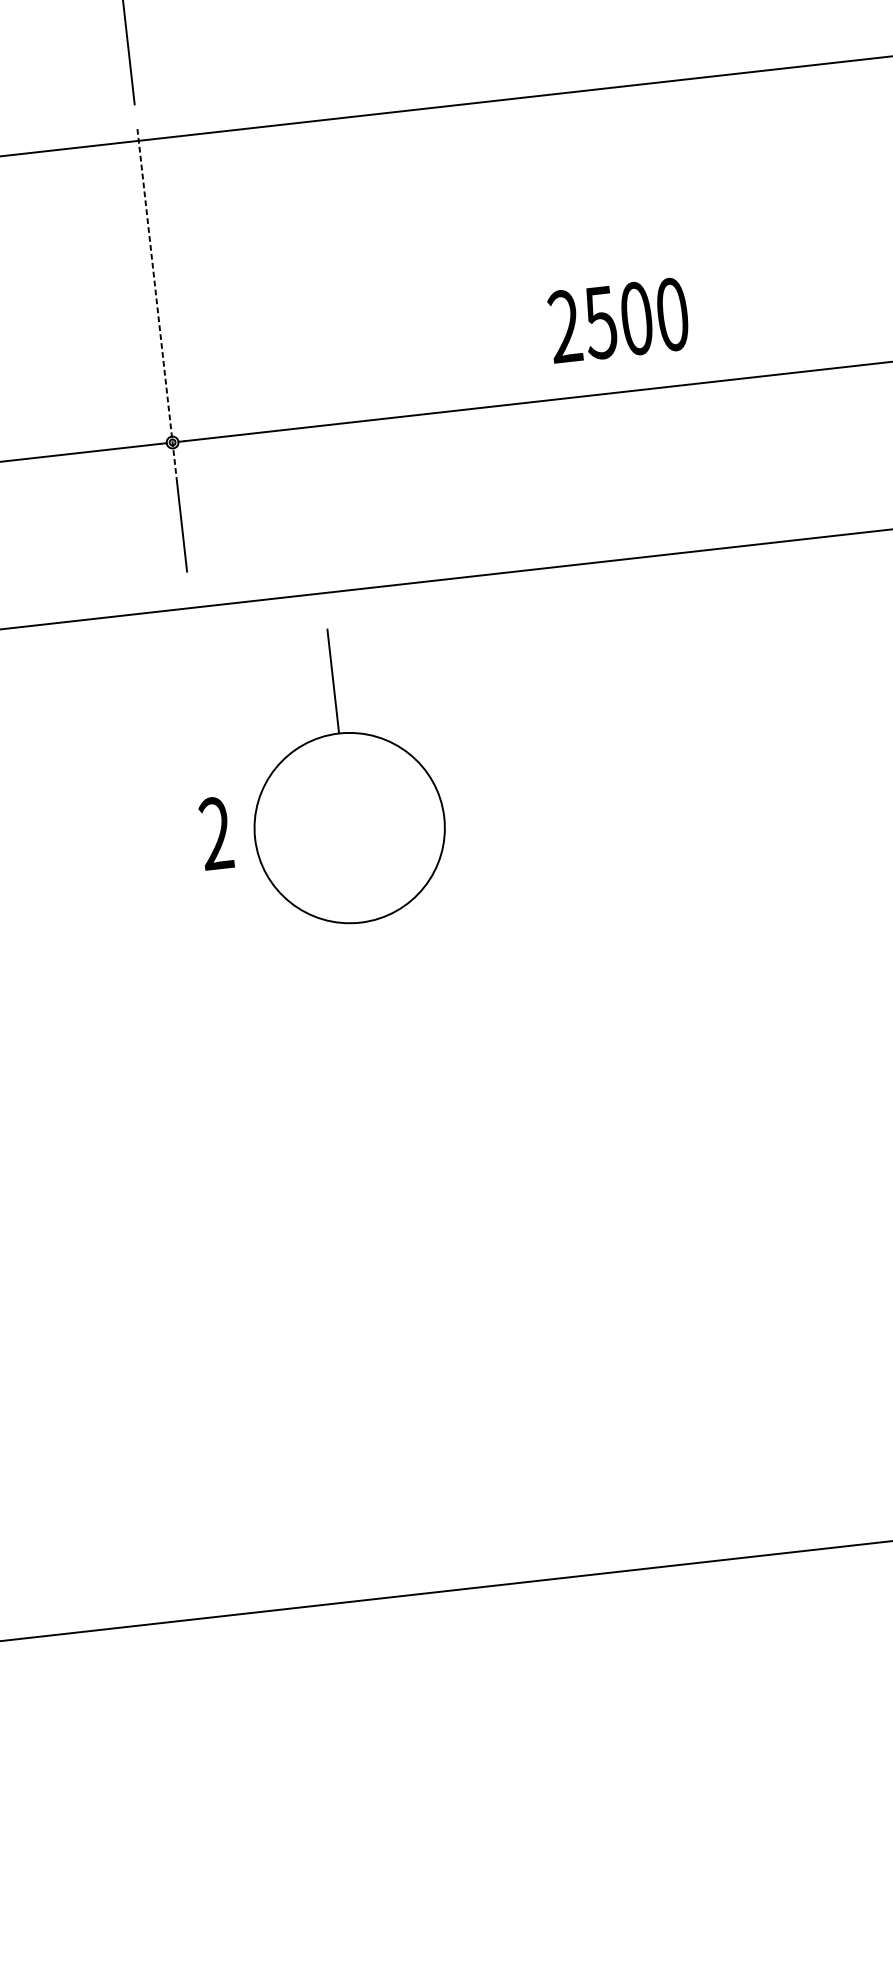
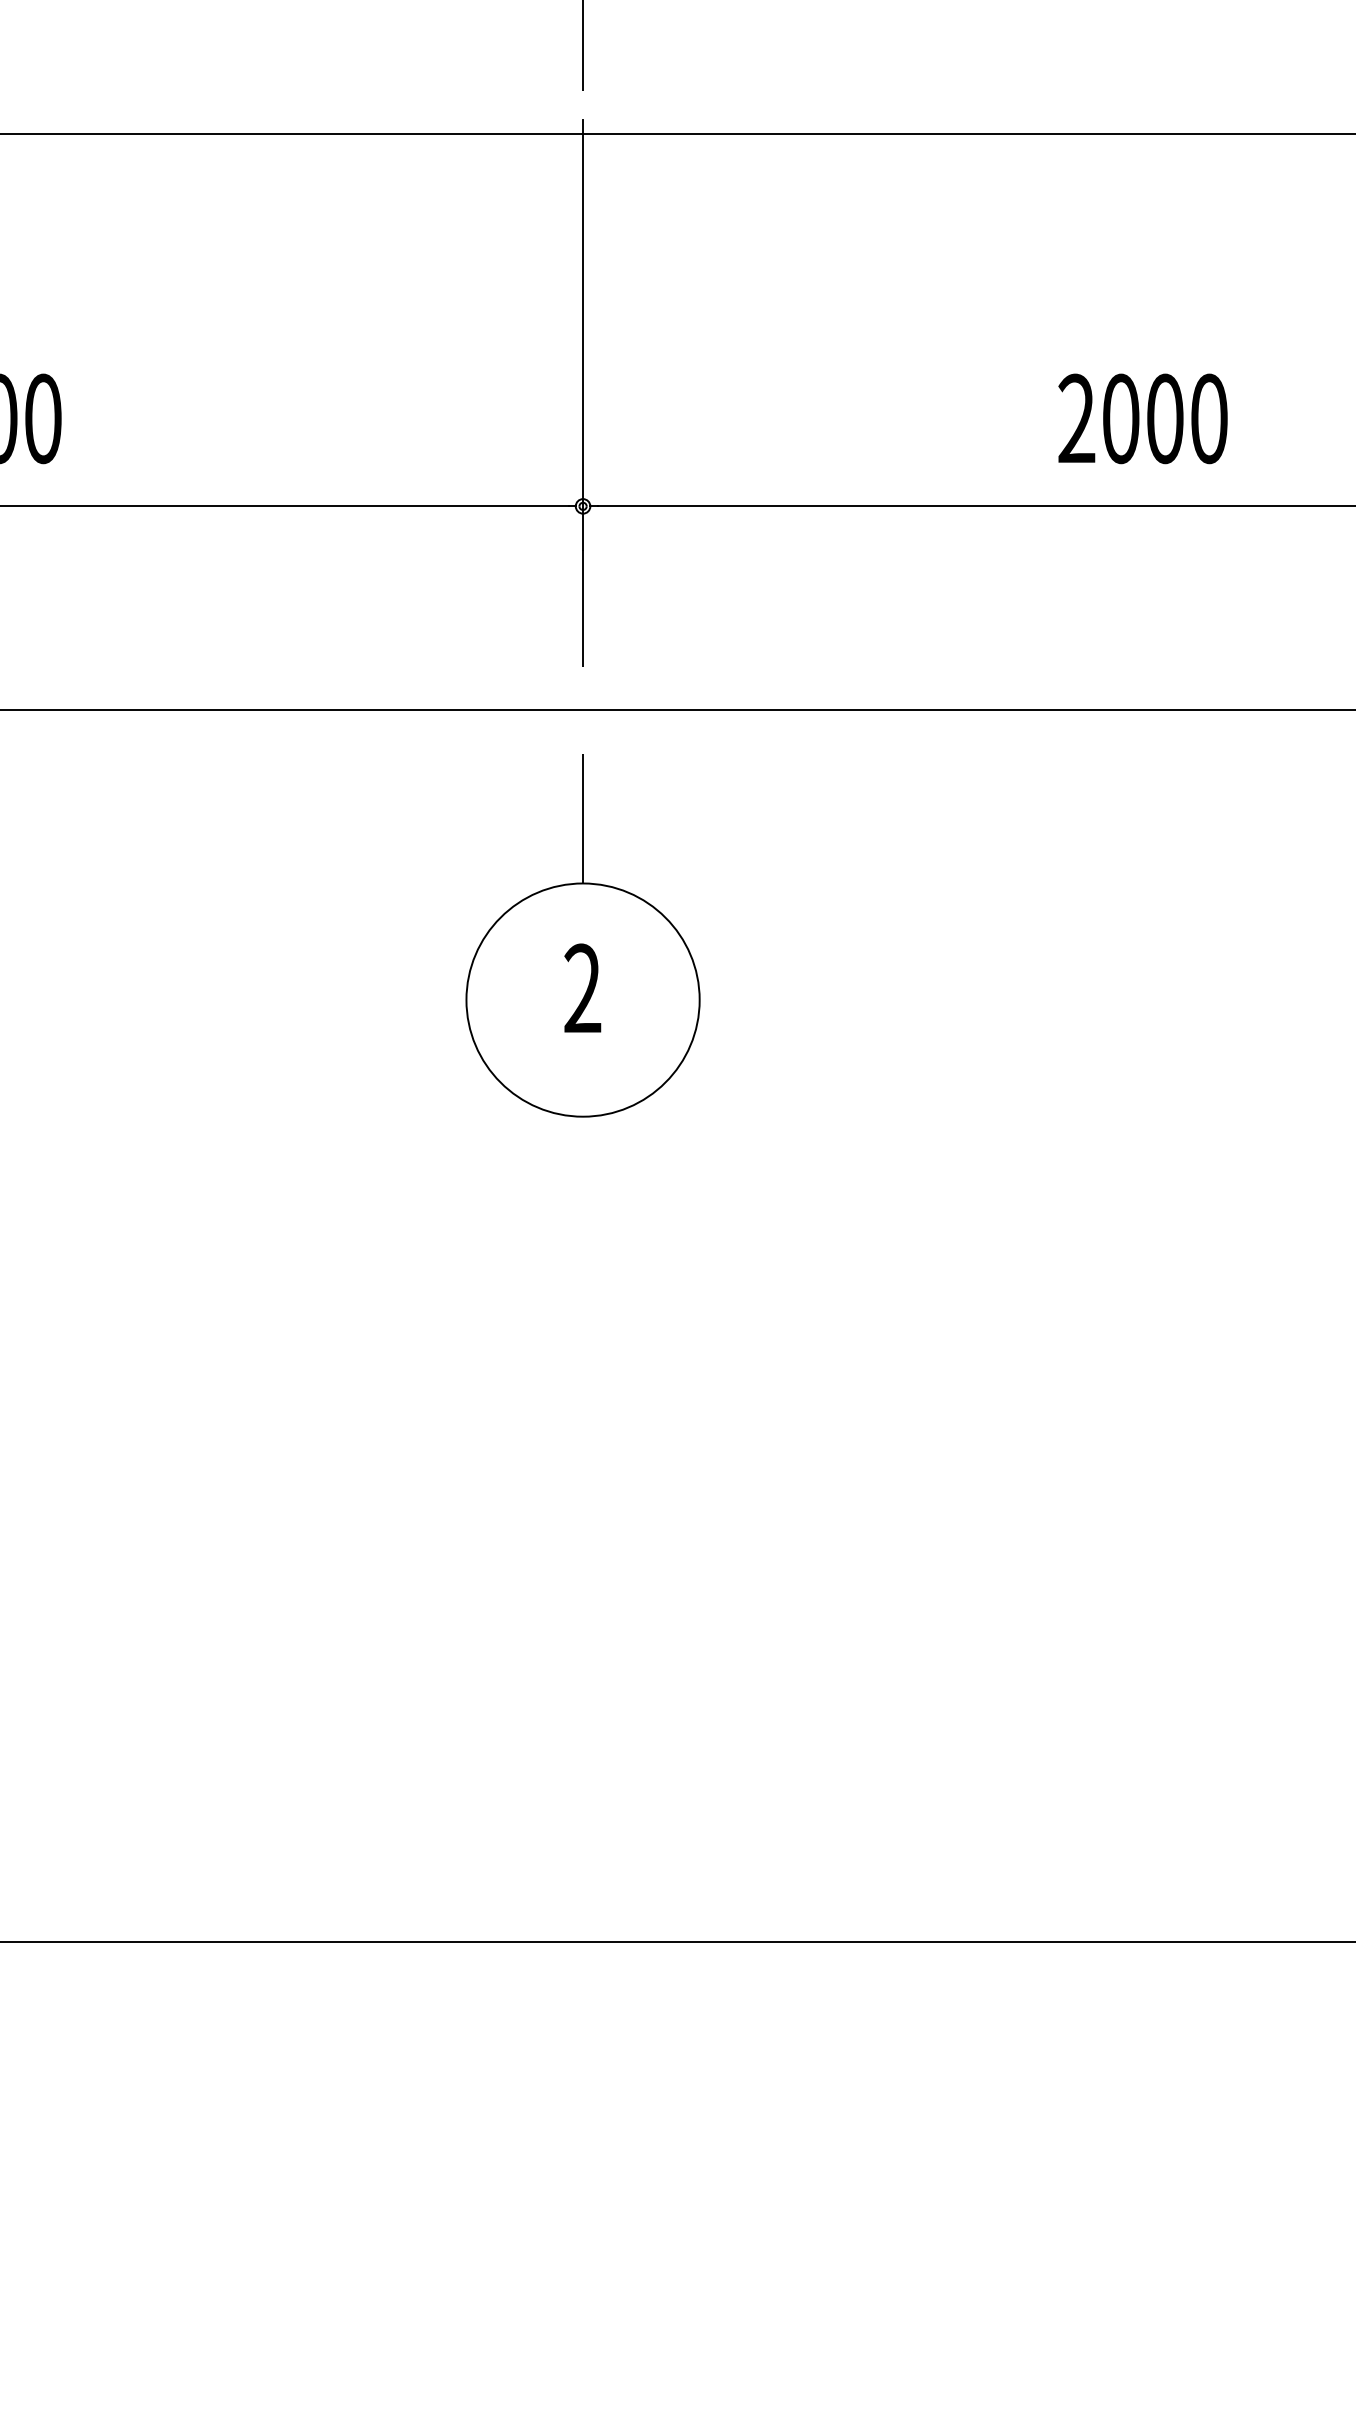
line: (157, 303) -> (583, 335), dashed -> solid
text: (600, 322) -> (1120, 418), 2500 -> 2000
part: (343, 775) -> (582, 935), moved

